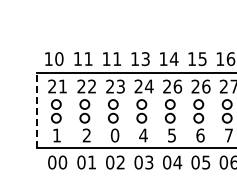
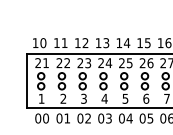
text: (117, 58) -> (85, 42), 11 -> 12
text: (177, 86) -> (129, 63), 26 -> 25
line: (36, 110) -> (26, 80), dashed -> solid
text: (114, 135) -> (83, 98), 0 -> 3

